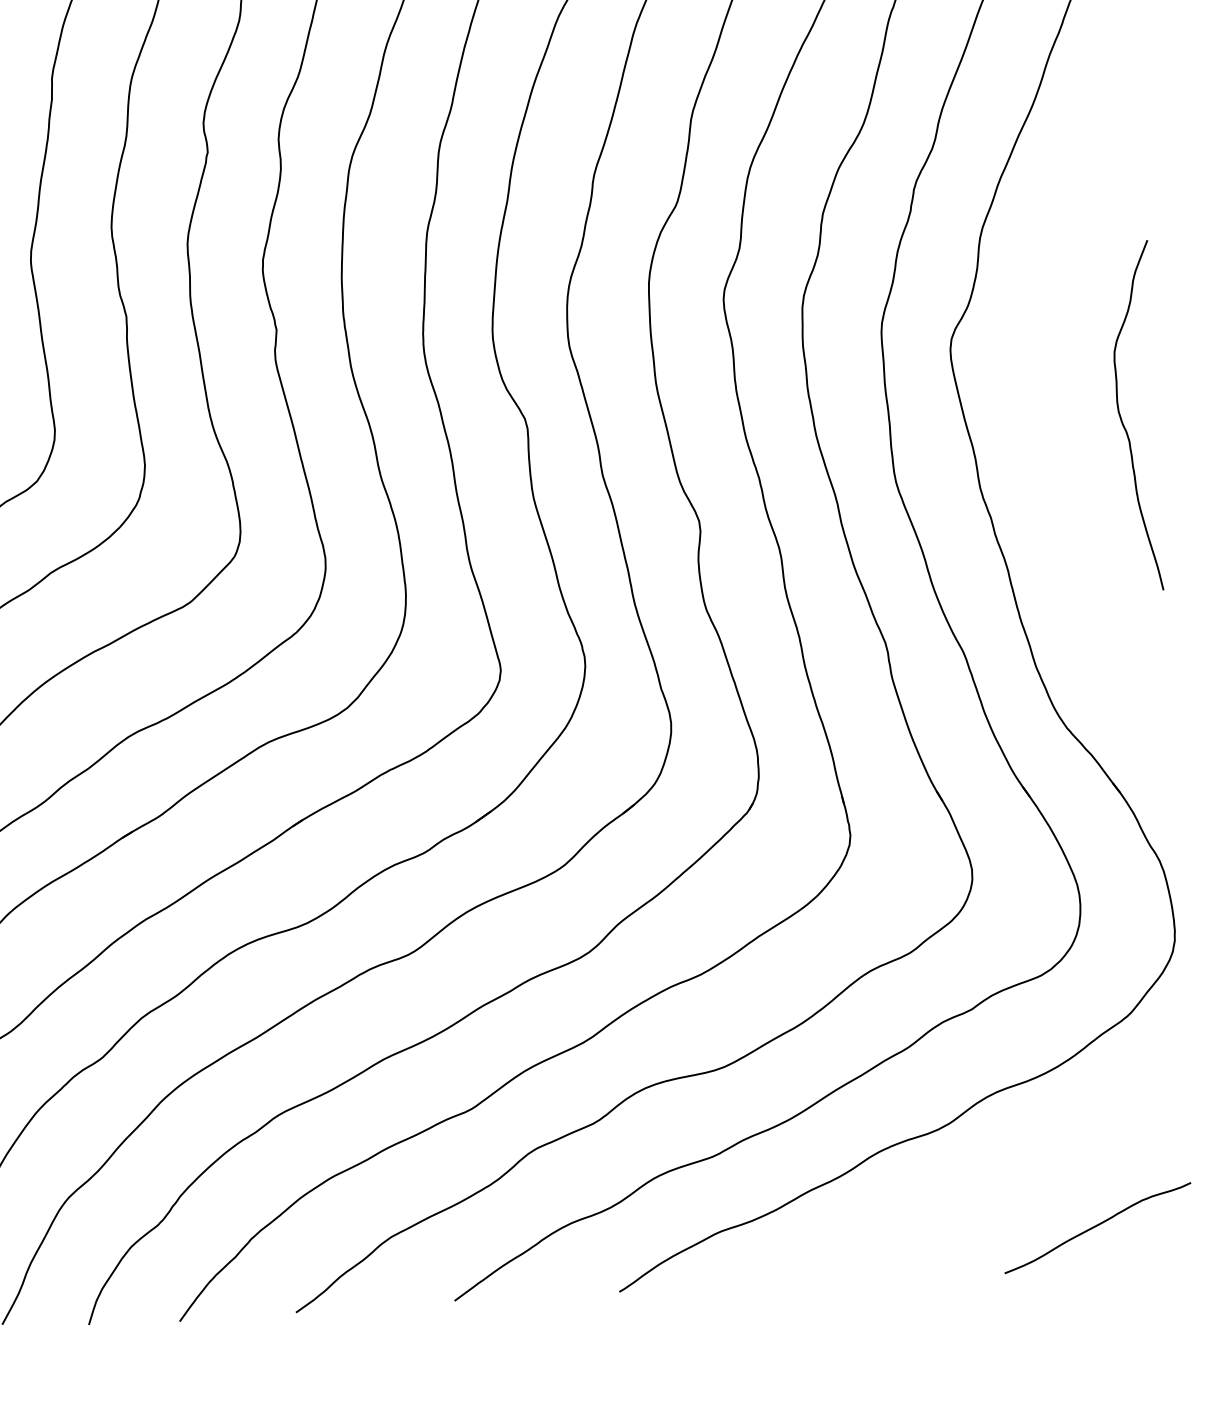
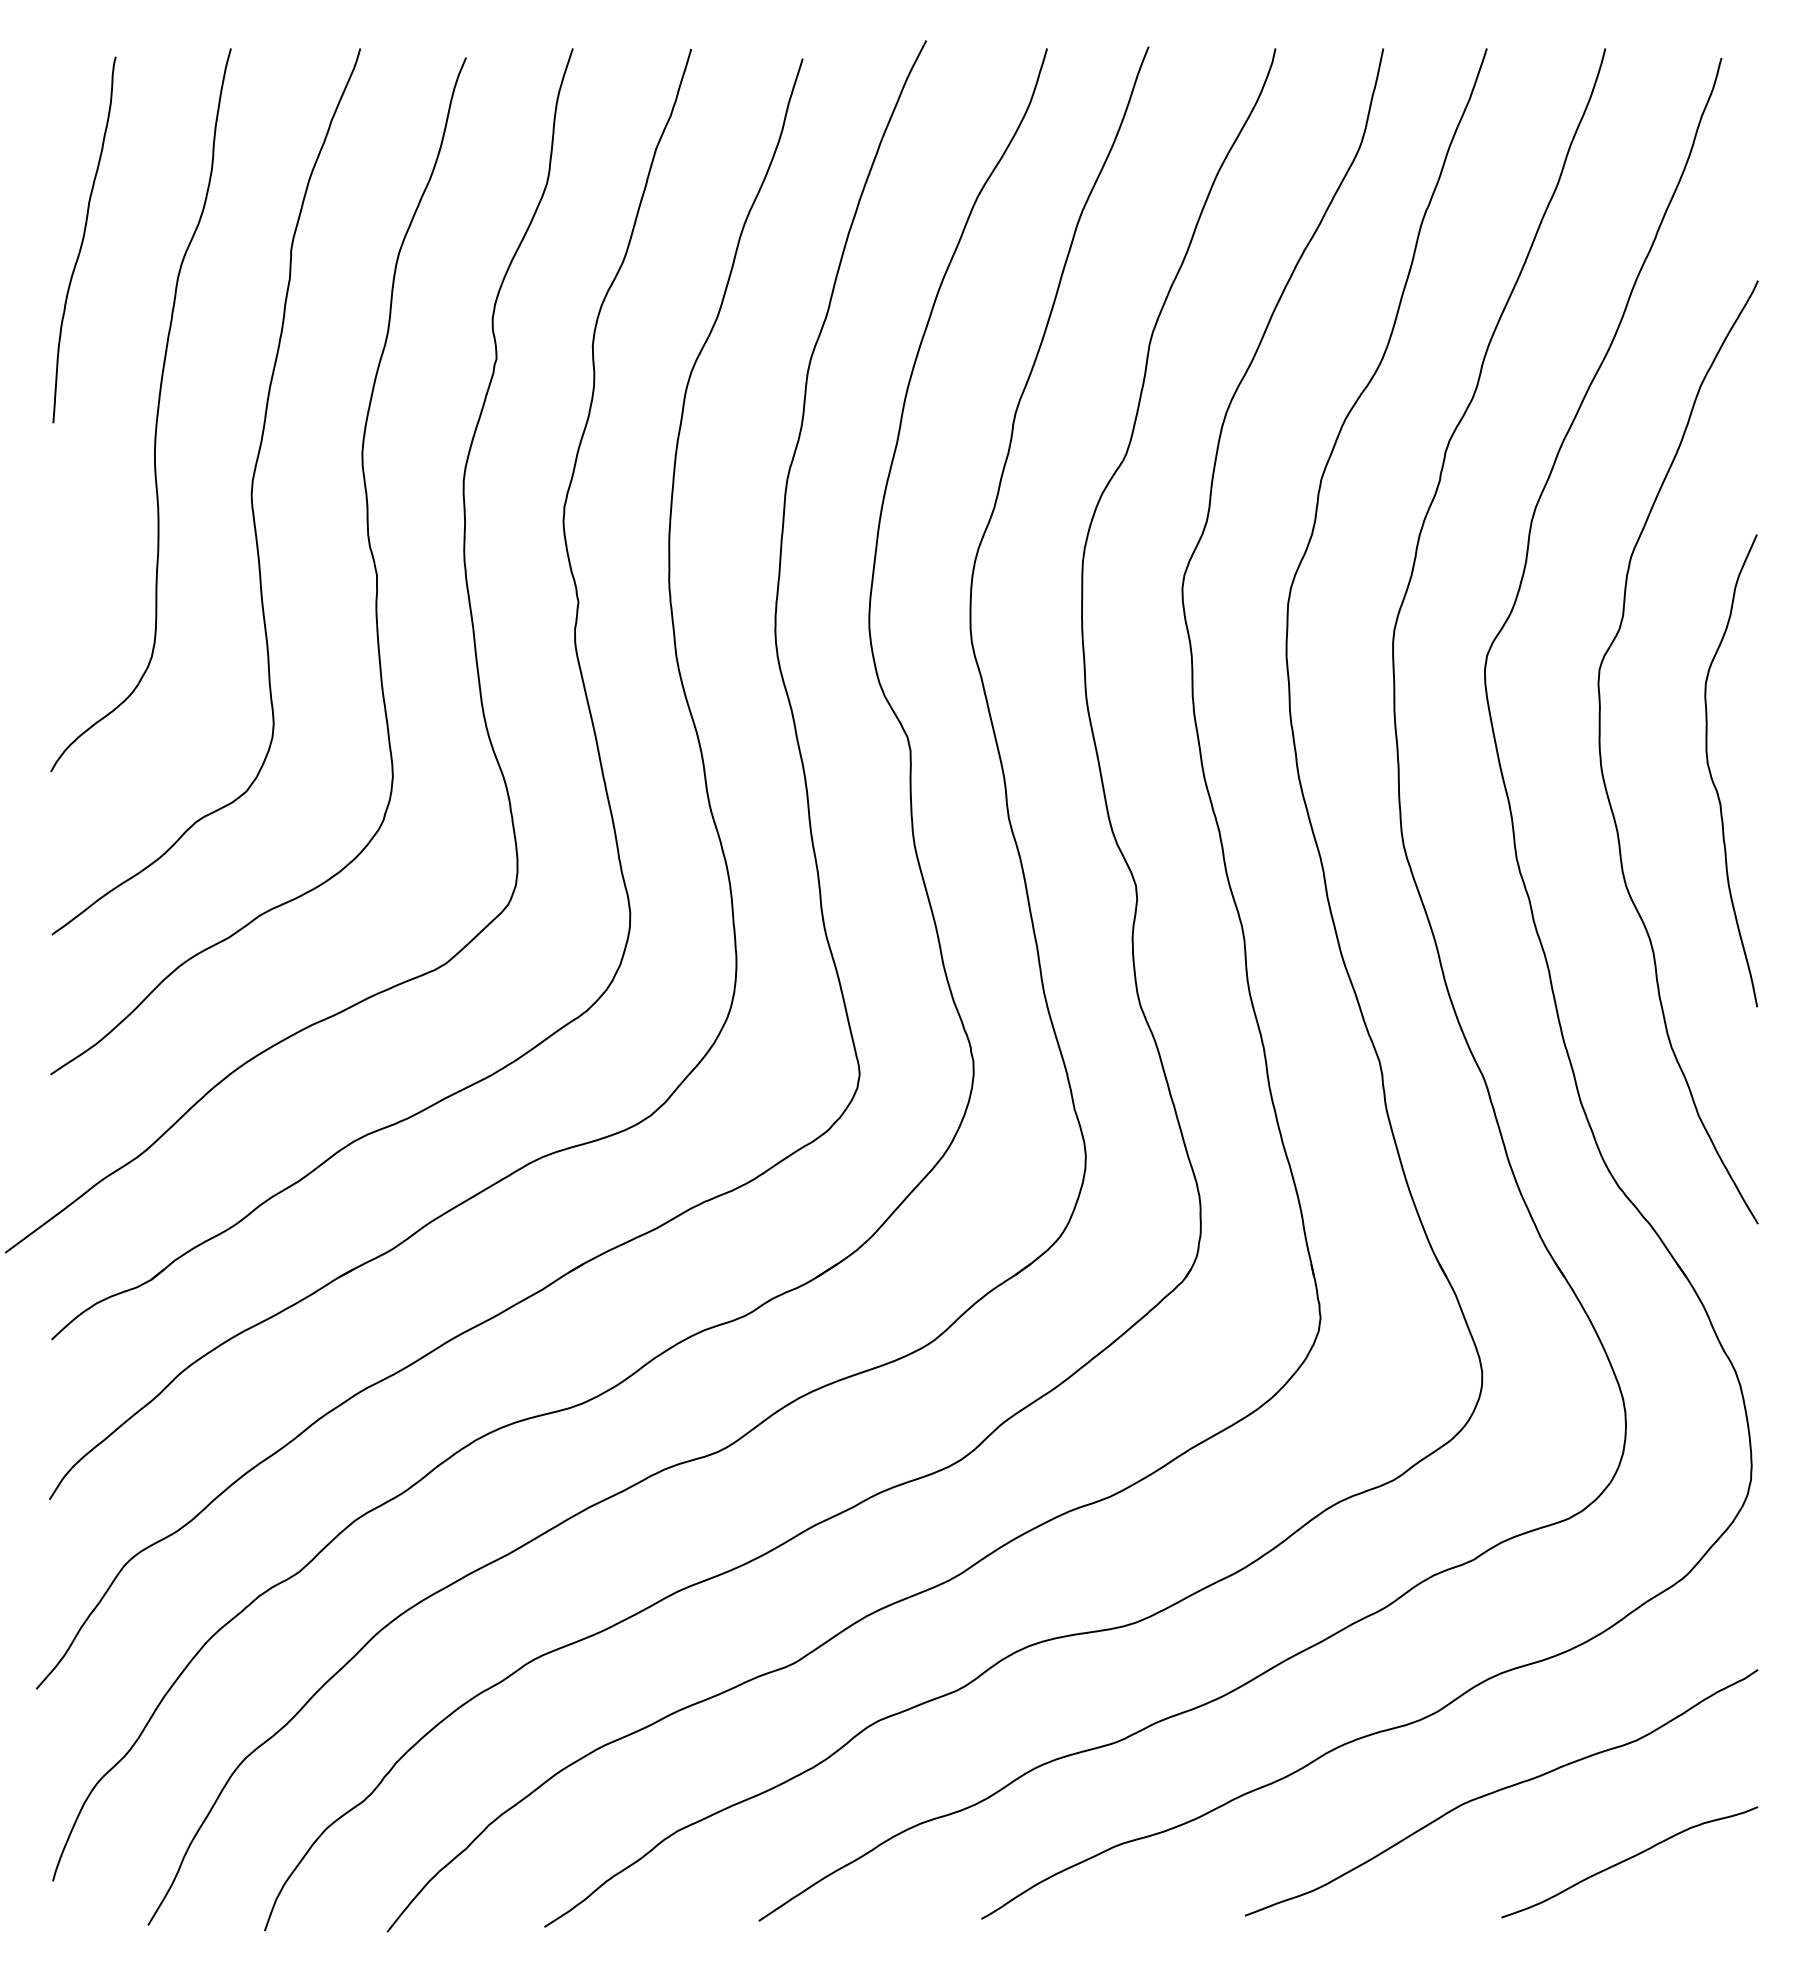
curve: (1039, 408) -> (1601, 754), added
curve: (1000, 1179) -> (1501, 1790), added

